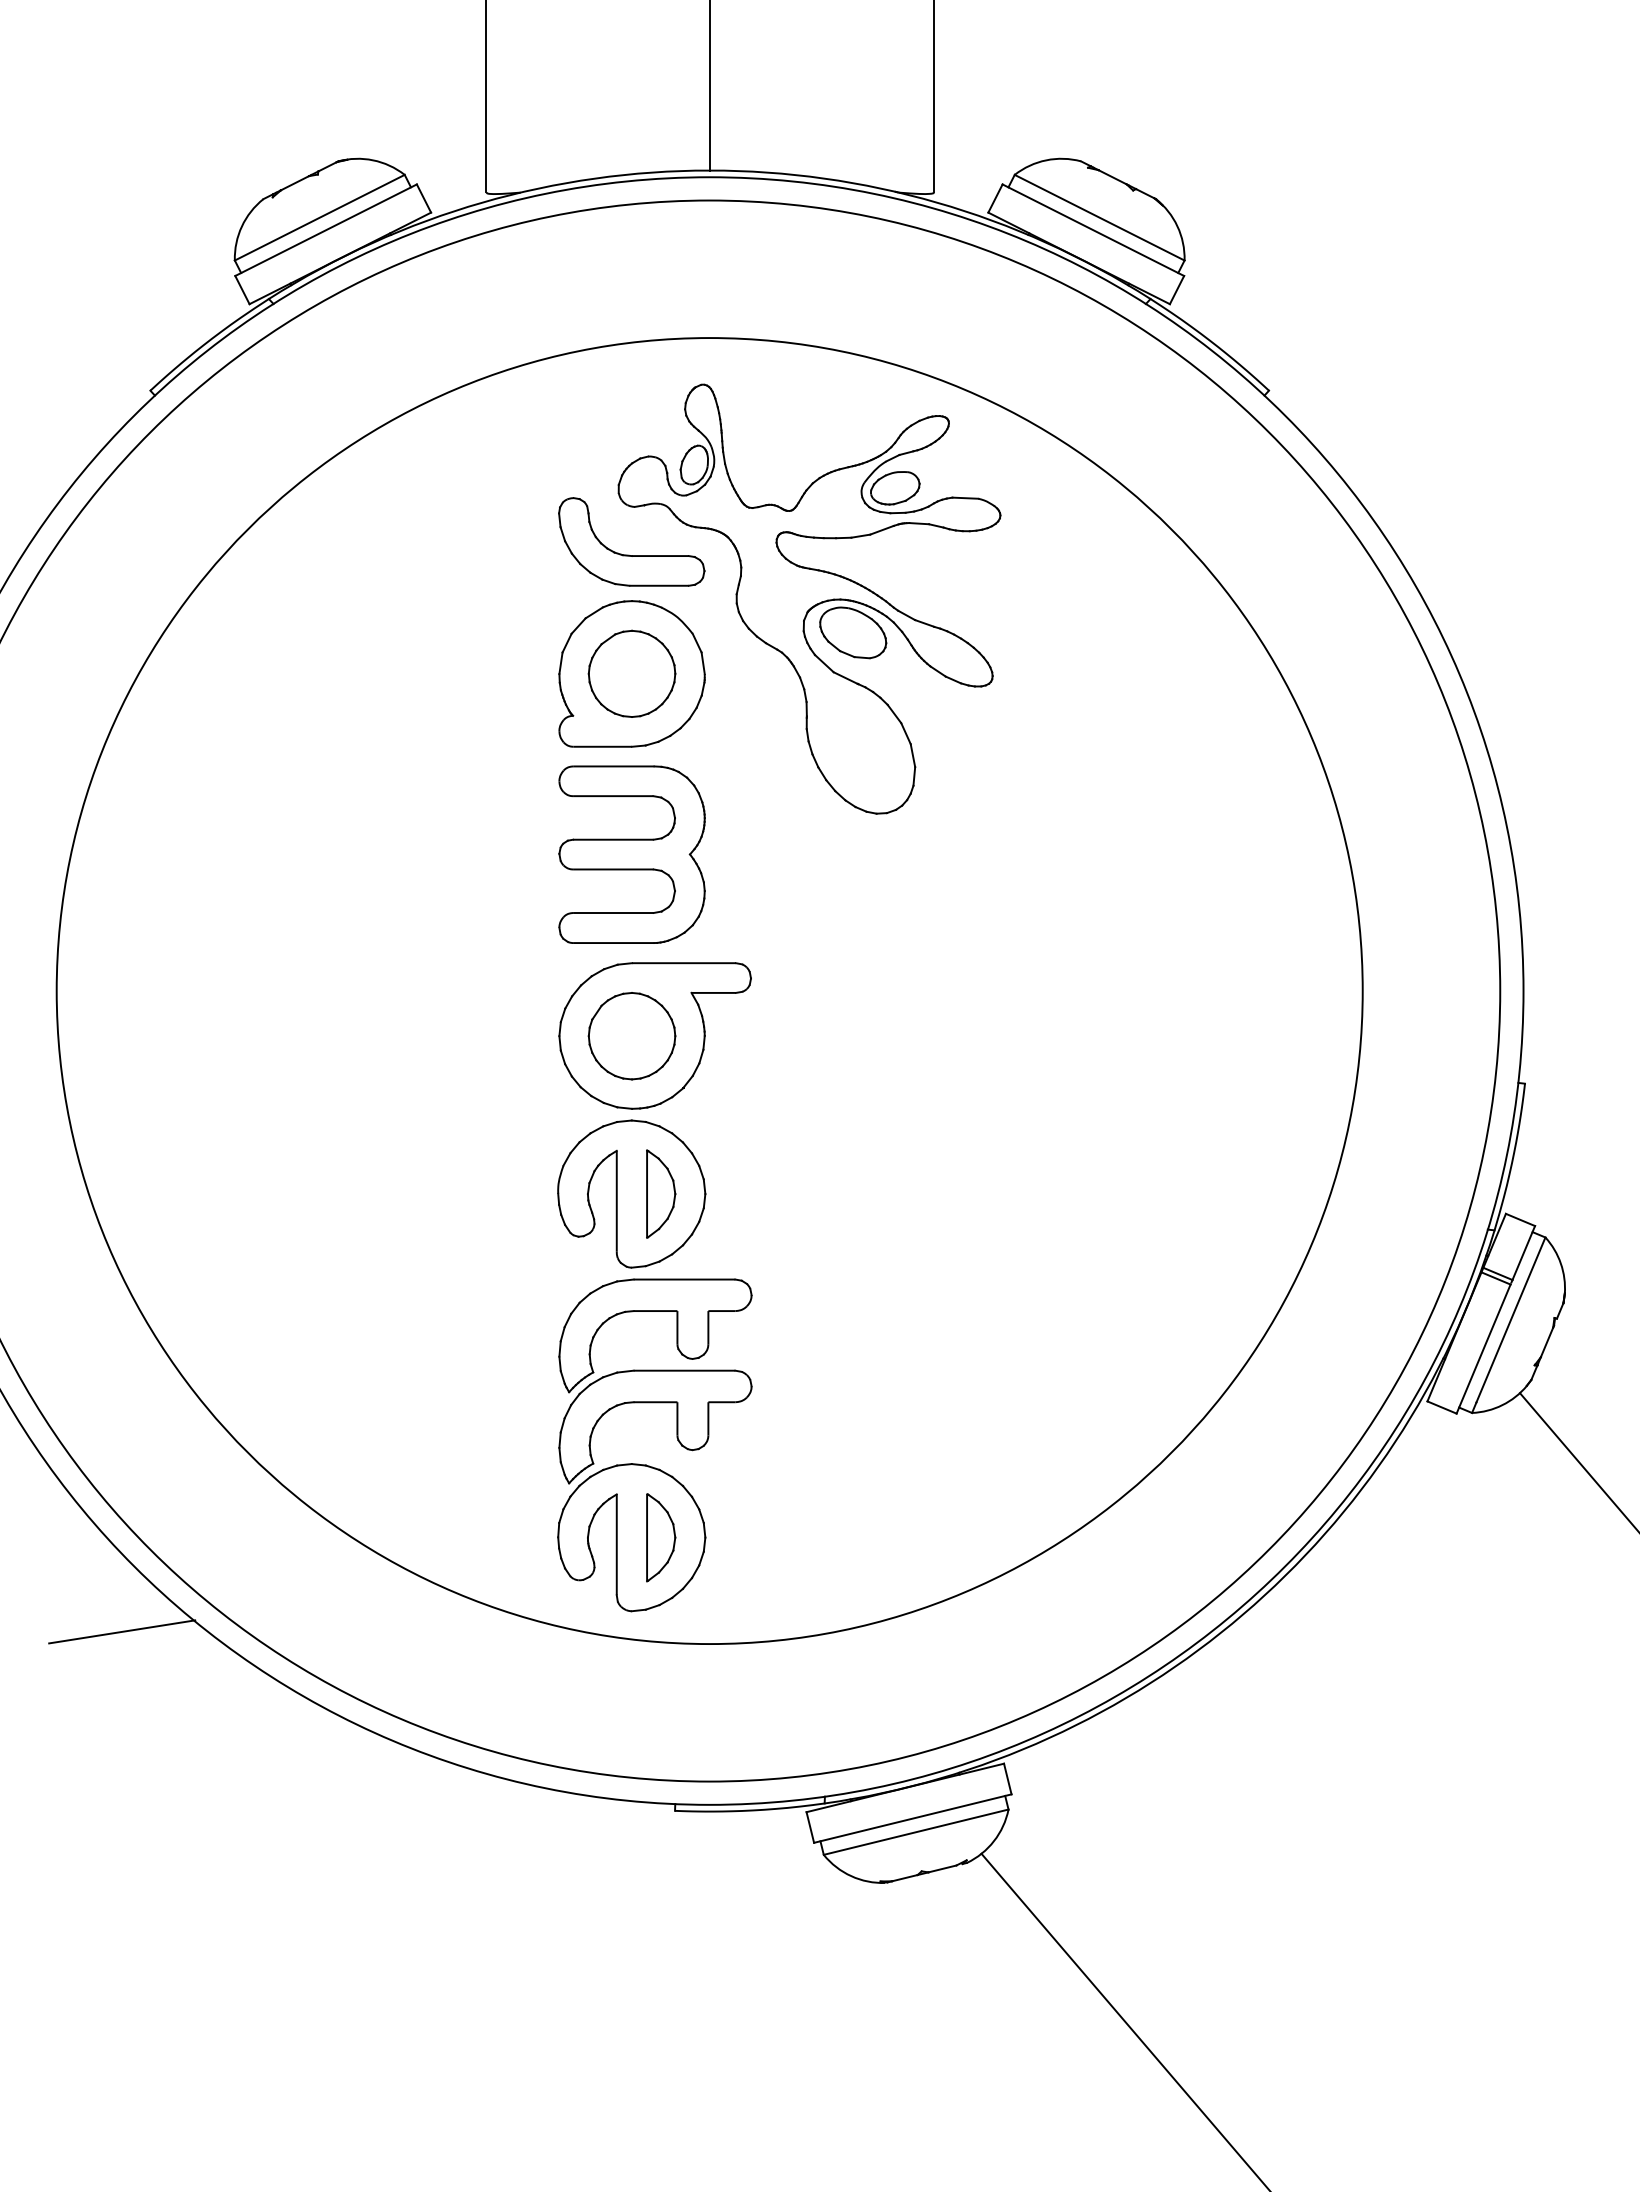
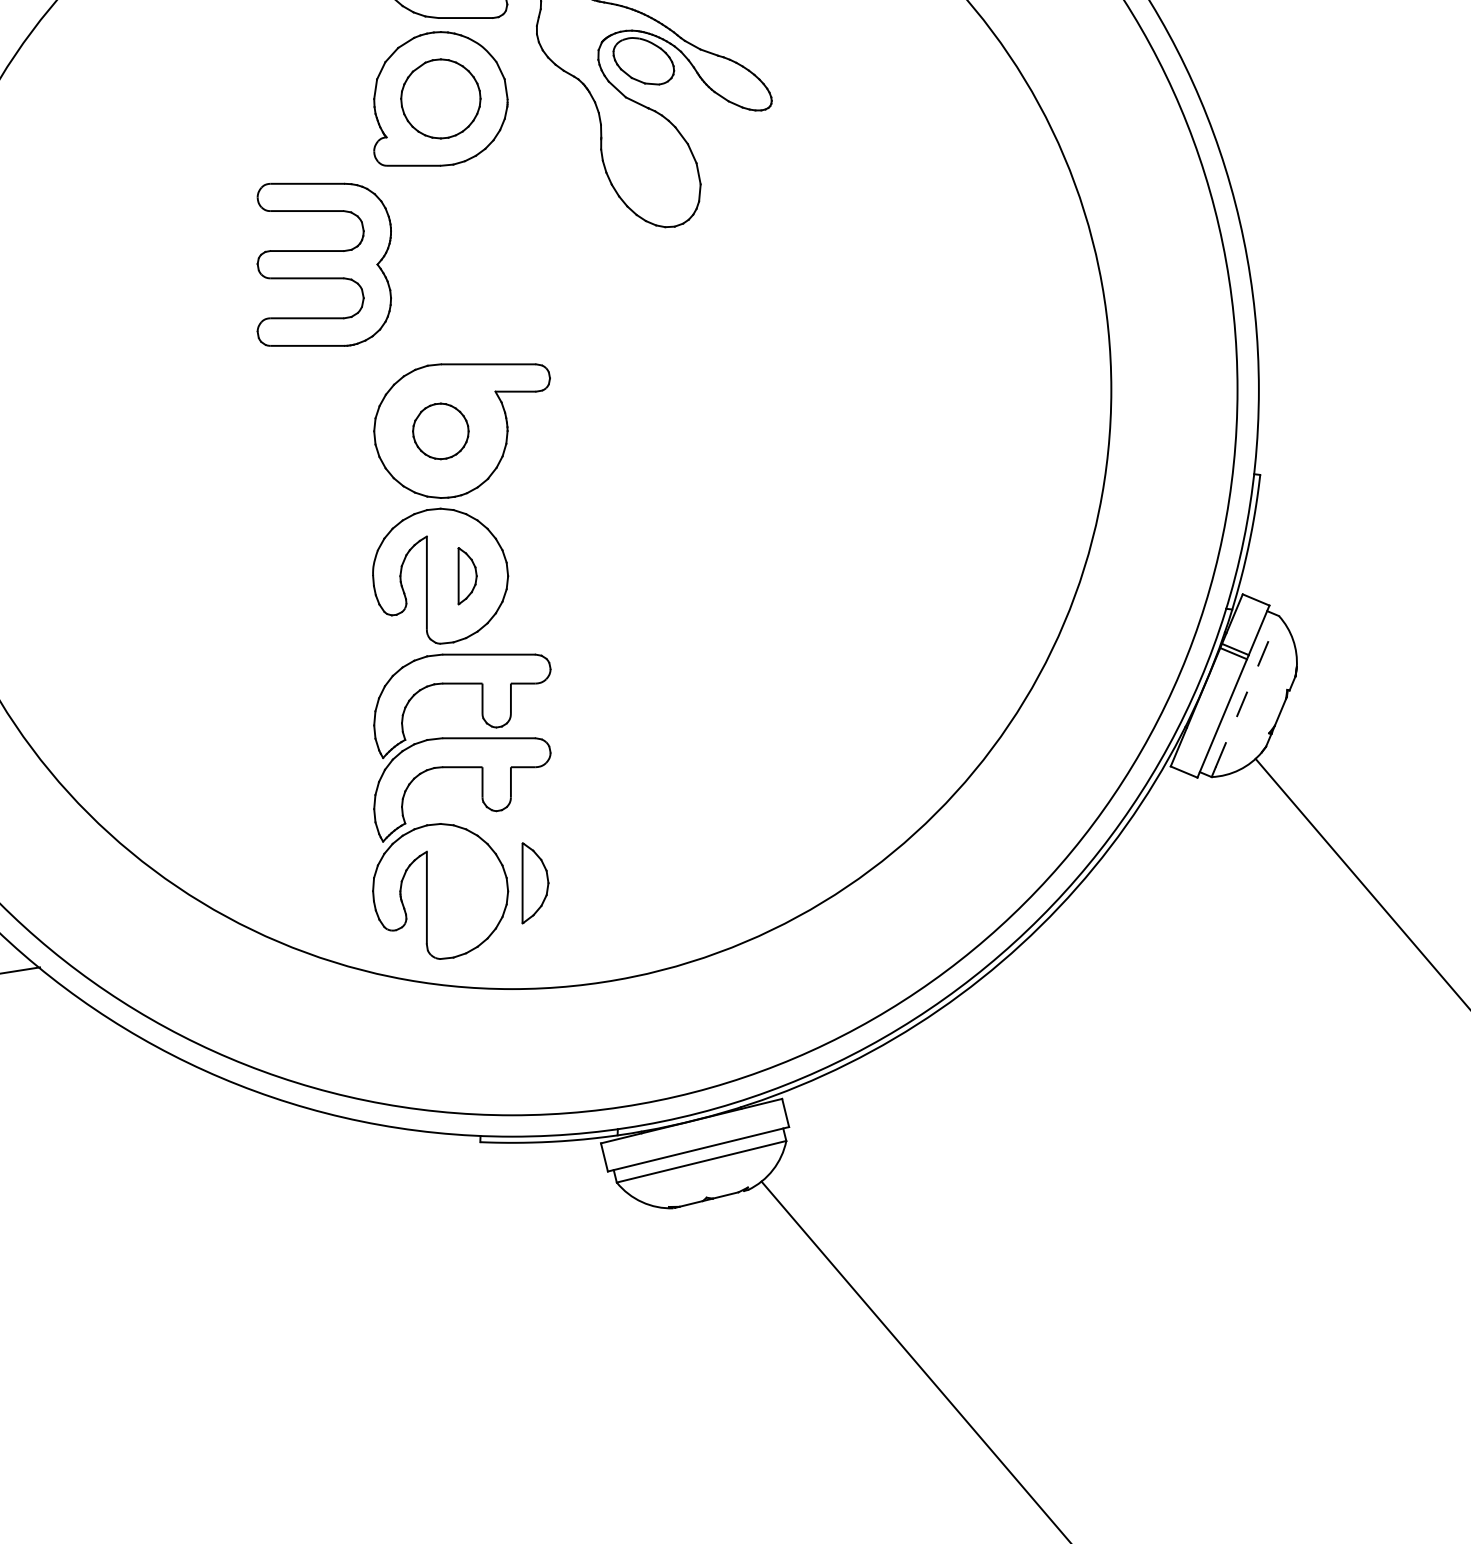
part: (631, 854) -> (323, 264), moved
part: (631, 1036) -> (440, 431), size x0.7
part: (661, 1193) -> (467, 575), size x0.7
line: (1511, 1319) -> (1247, 691), solid -> dashed
part: (661, 1537) -> (535, 883), moved

